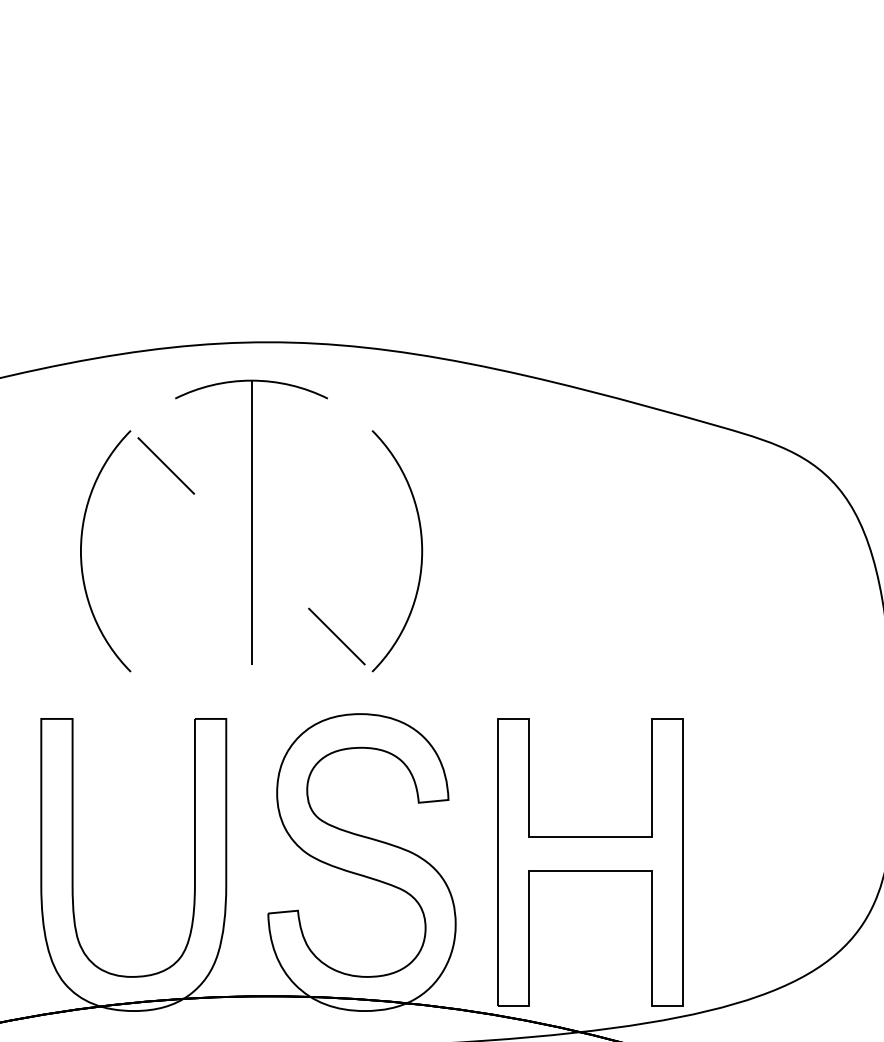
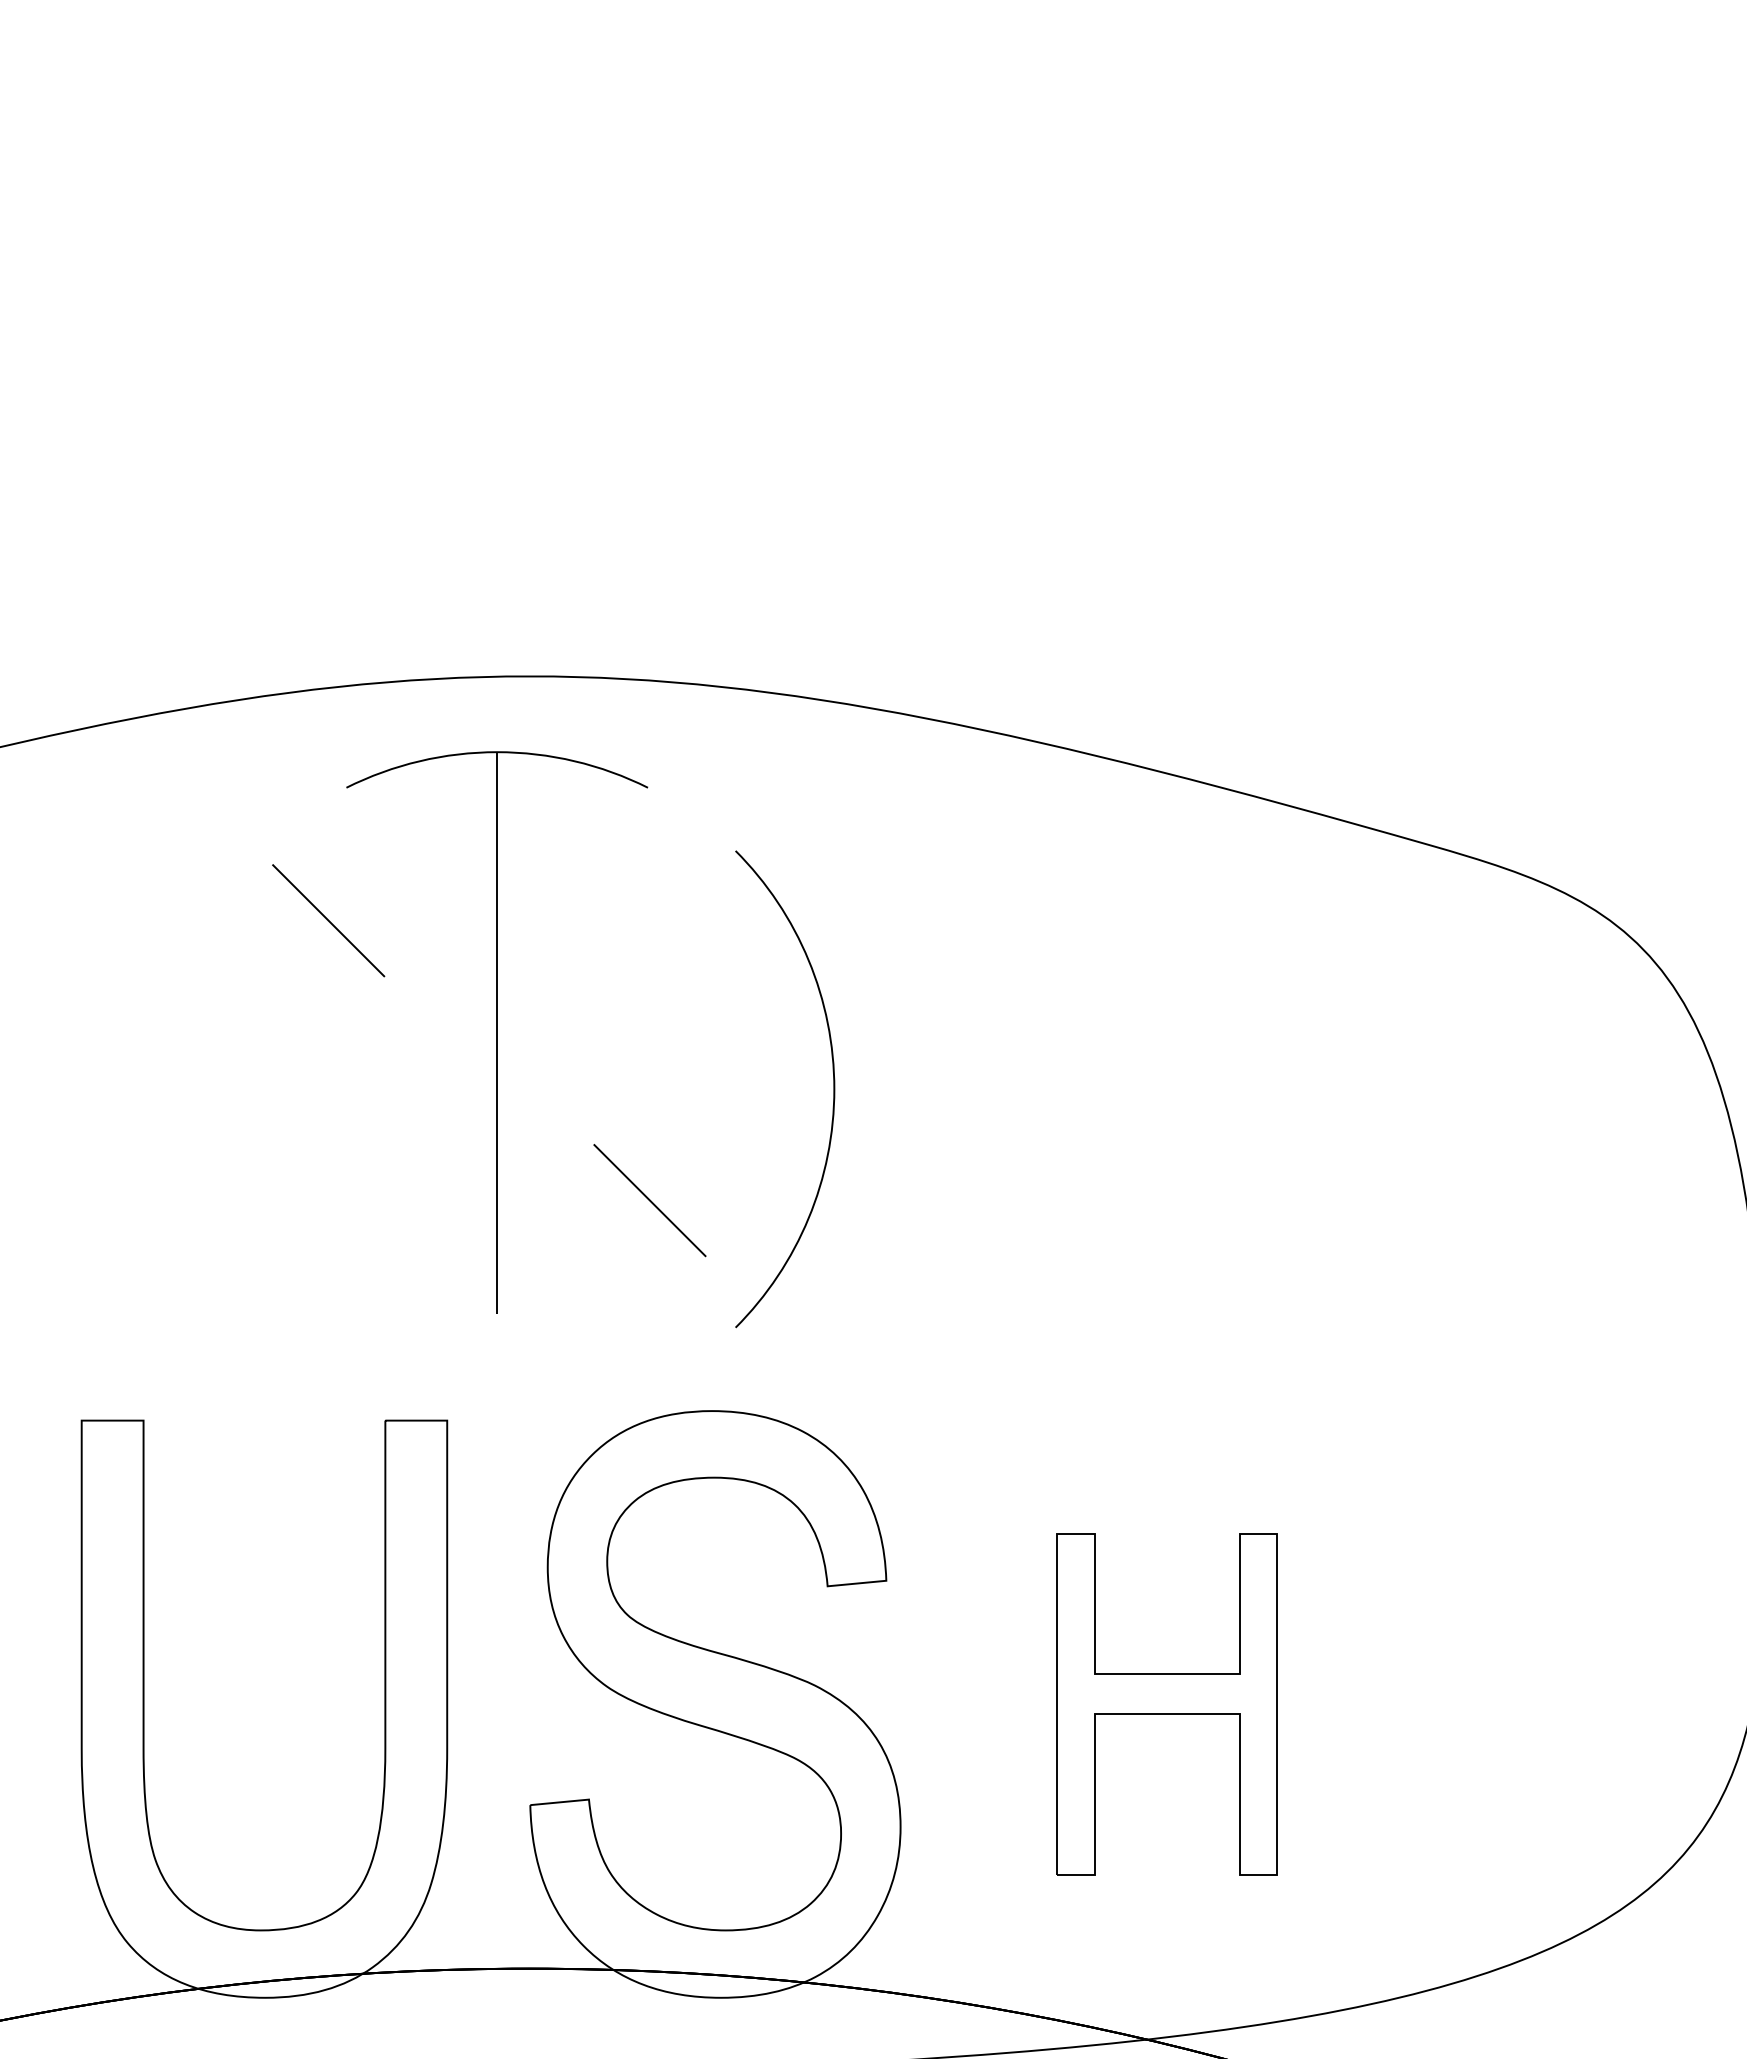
curve: (81, 551) -> (161, 1089), removed
line: (336, 636) -> (649, 1200), moved
part: (590, 862) -> (1166, 1704), size x0.6

